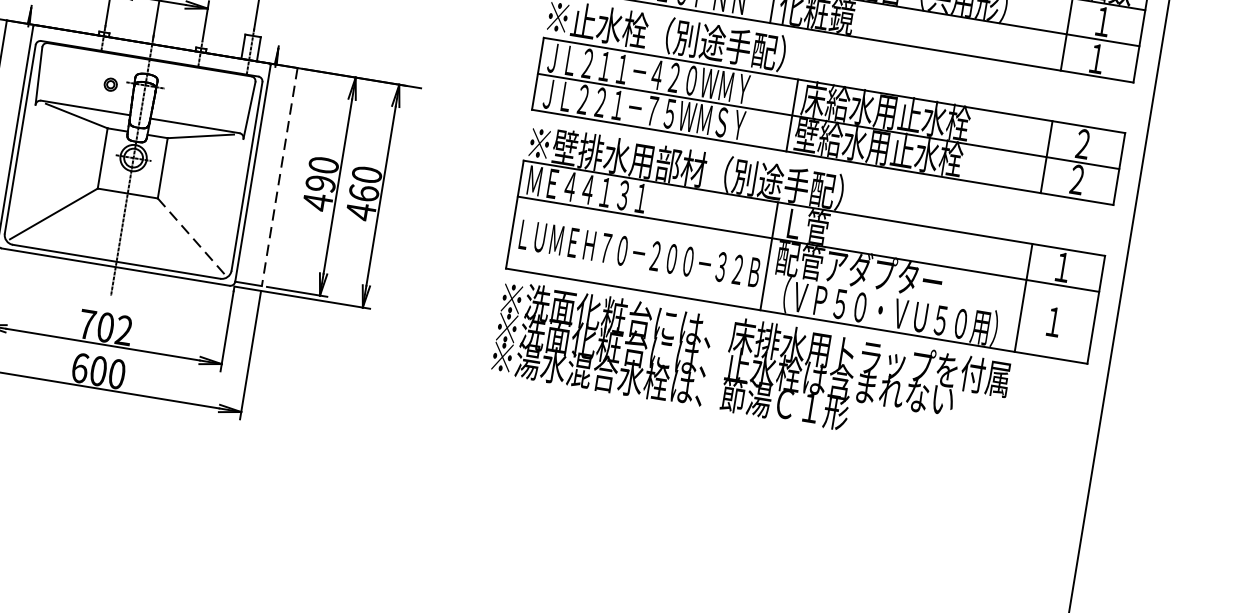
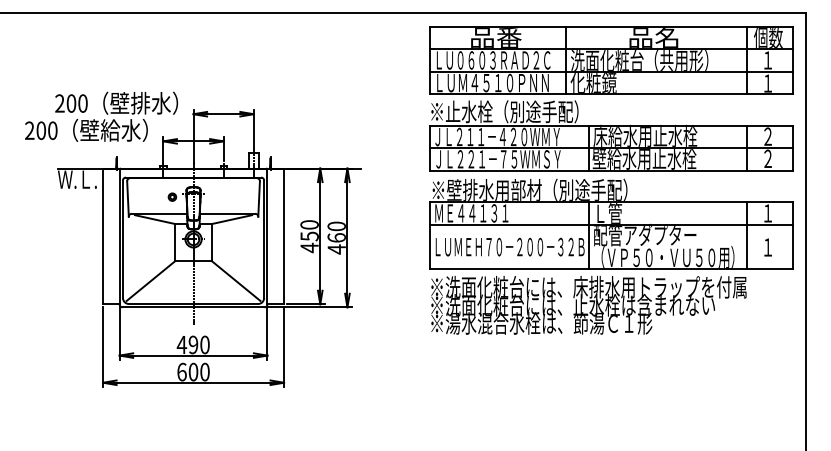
line: (280, 177) -> (284, 236), dashed -> solid
text: (320, 183) -> (309, 236), 490 -> 450
line: (191, 236) -> (236, 281), dashed -> solid
text: (104, 326) -> (192, 344), 702 -> 490

